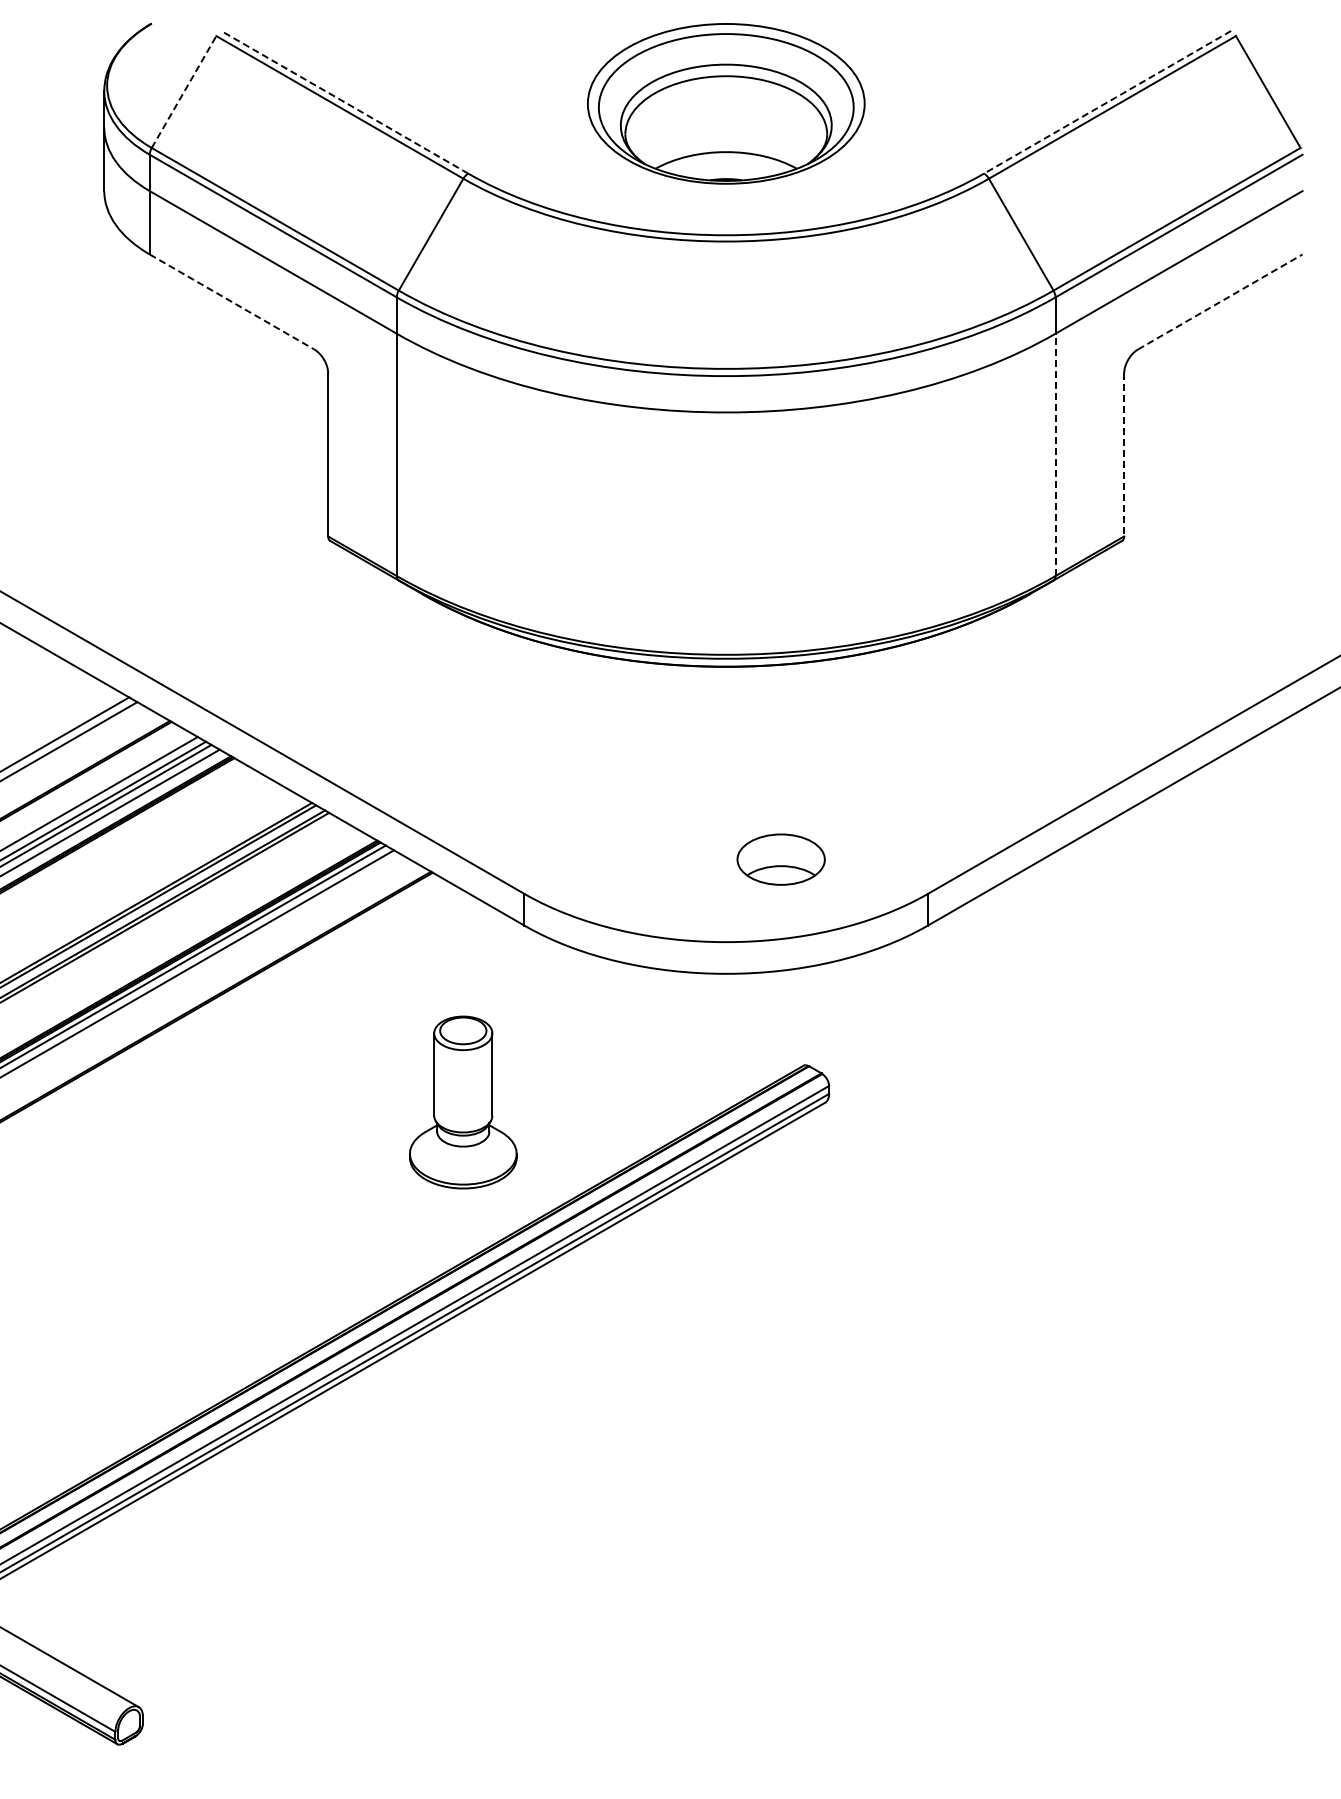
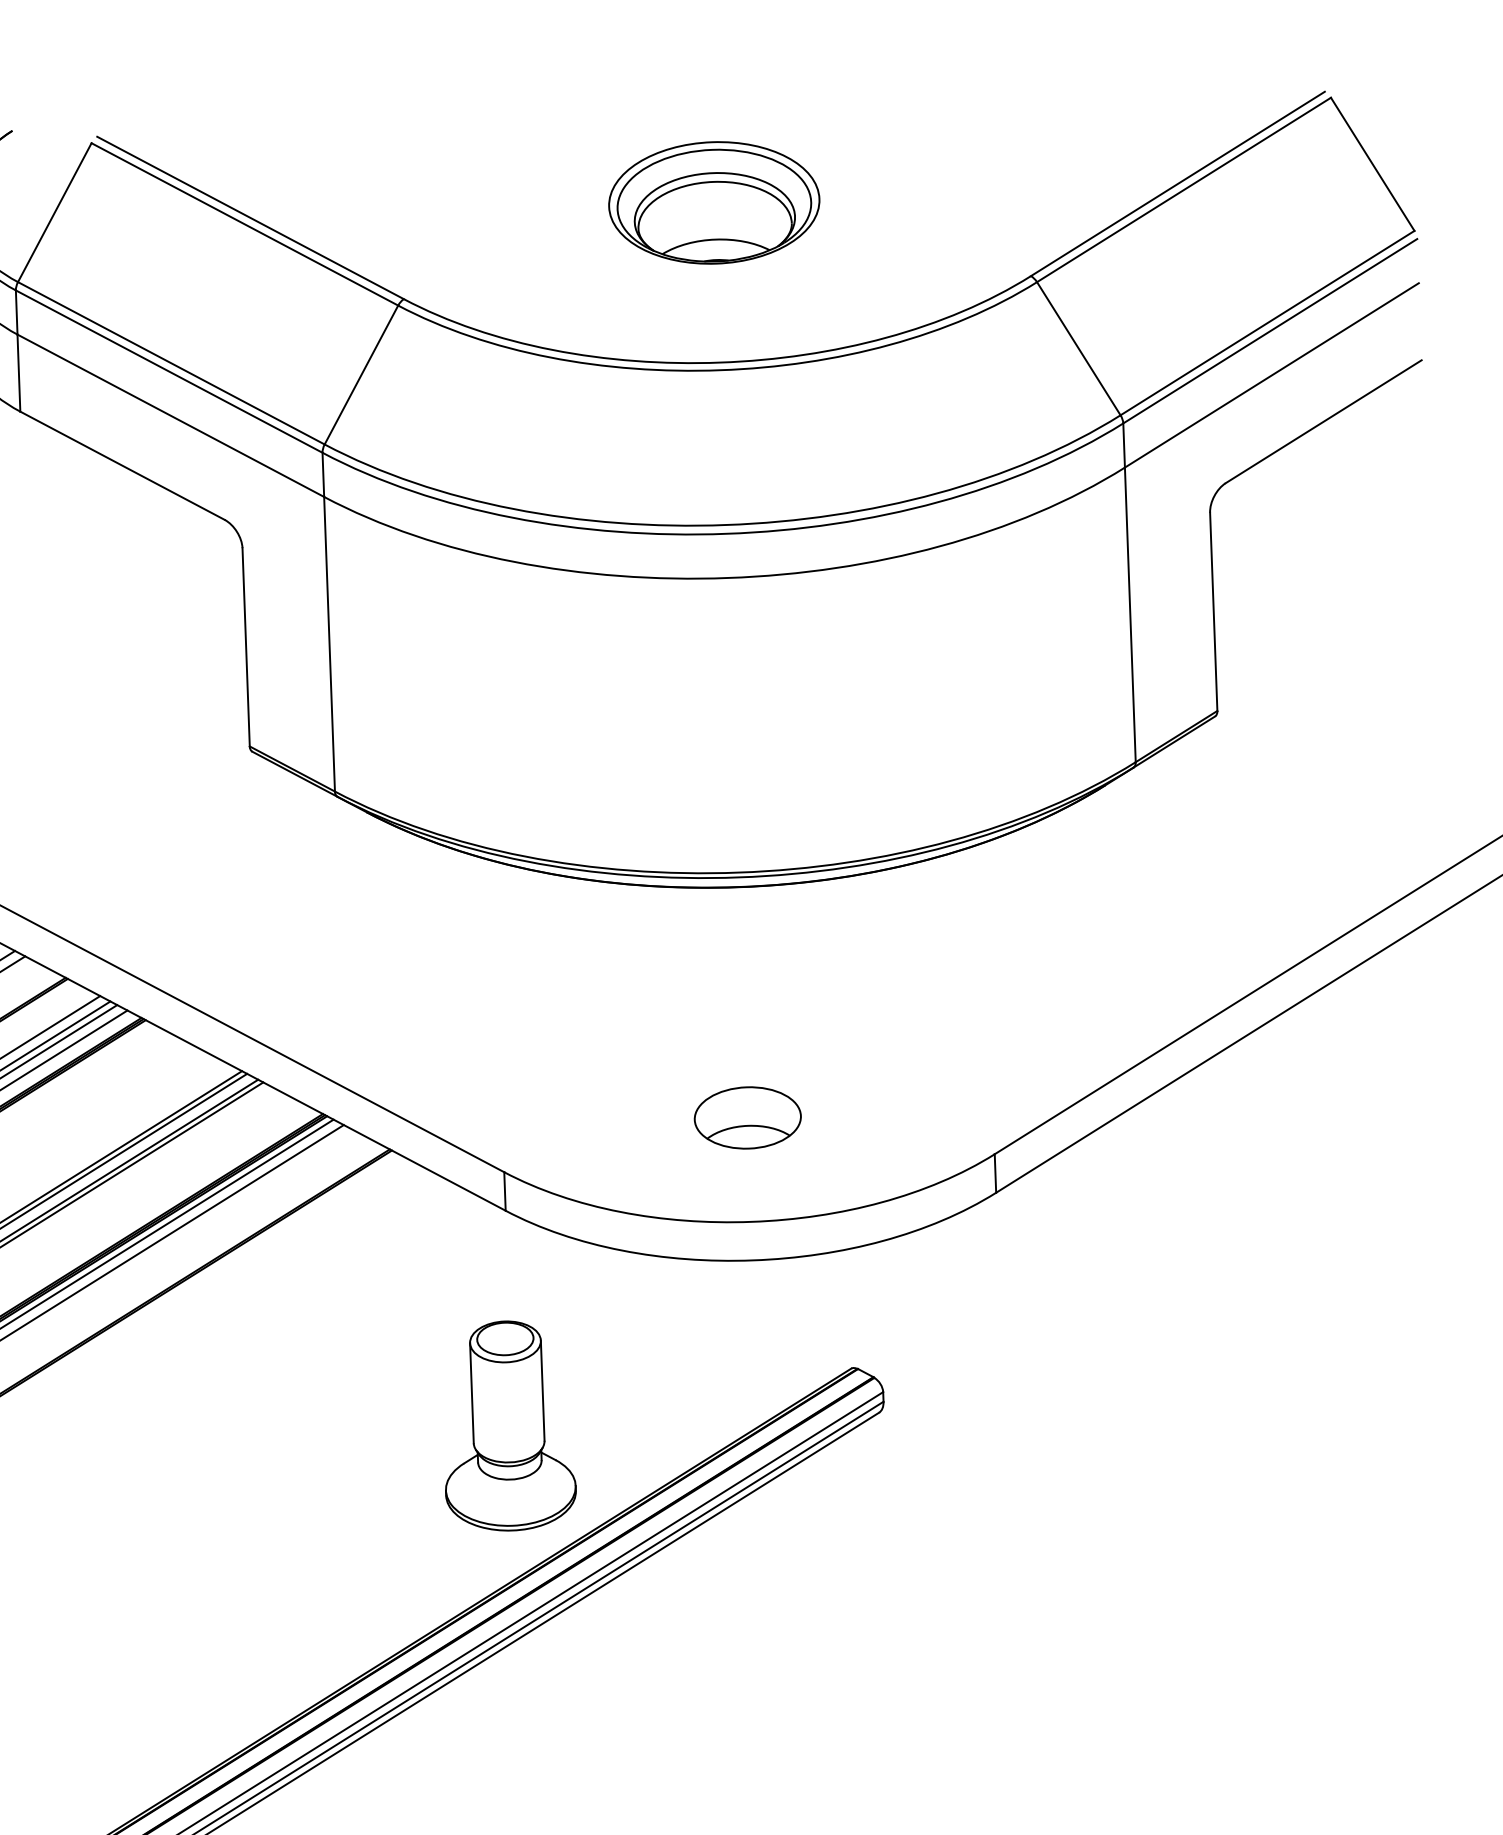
line: (184, 92) -> (55, 213), dashed -> solid
line: (344, 102) -> (250, 218), dashed -> solid
line: (1107, 102) -> (1177, 184), dashed -> solid
part: (725, 103) -> (713, 202), size x0.62
line: (1220, 301) -> (1324, 421), dashed -> solid
line: (232, 302) -> (123, 466), dashed -> solid
line: (1055, 454) -> (1130, 614), dashed -> solid
line: (1124, 454) -> (1214, 611), dashed -> solid
part: (780, 859) -> (747, 1117), moved
part: (463, 1102) -> (508, 1425), moved

